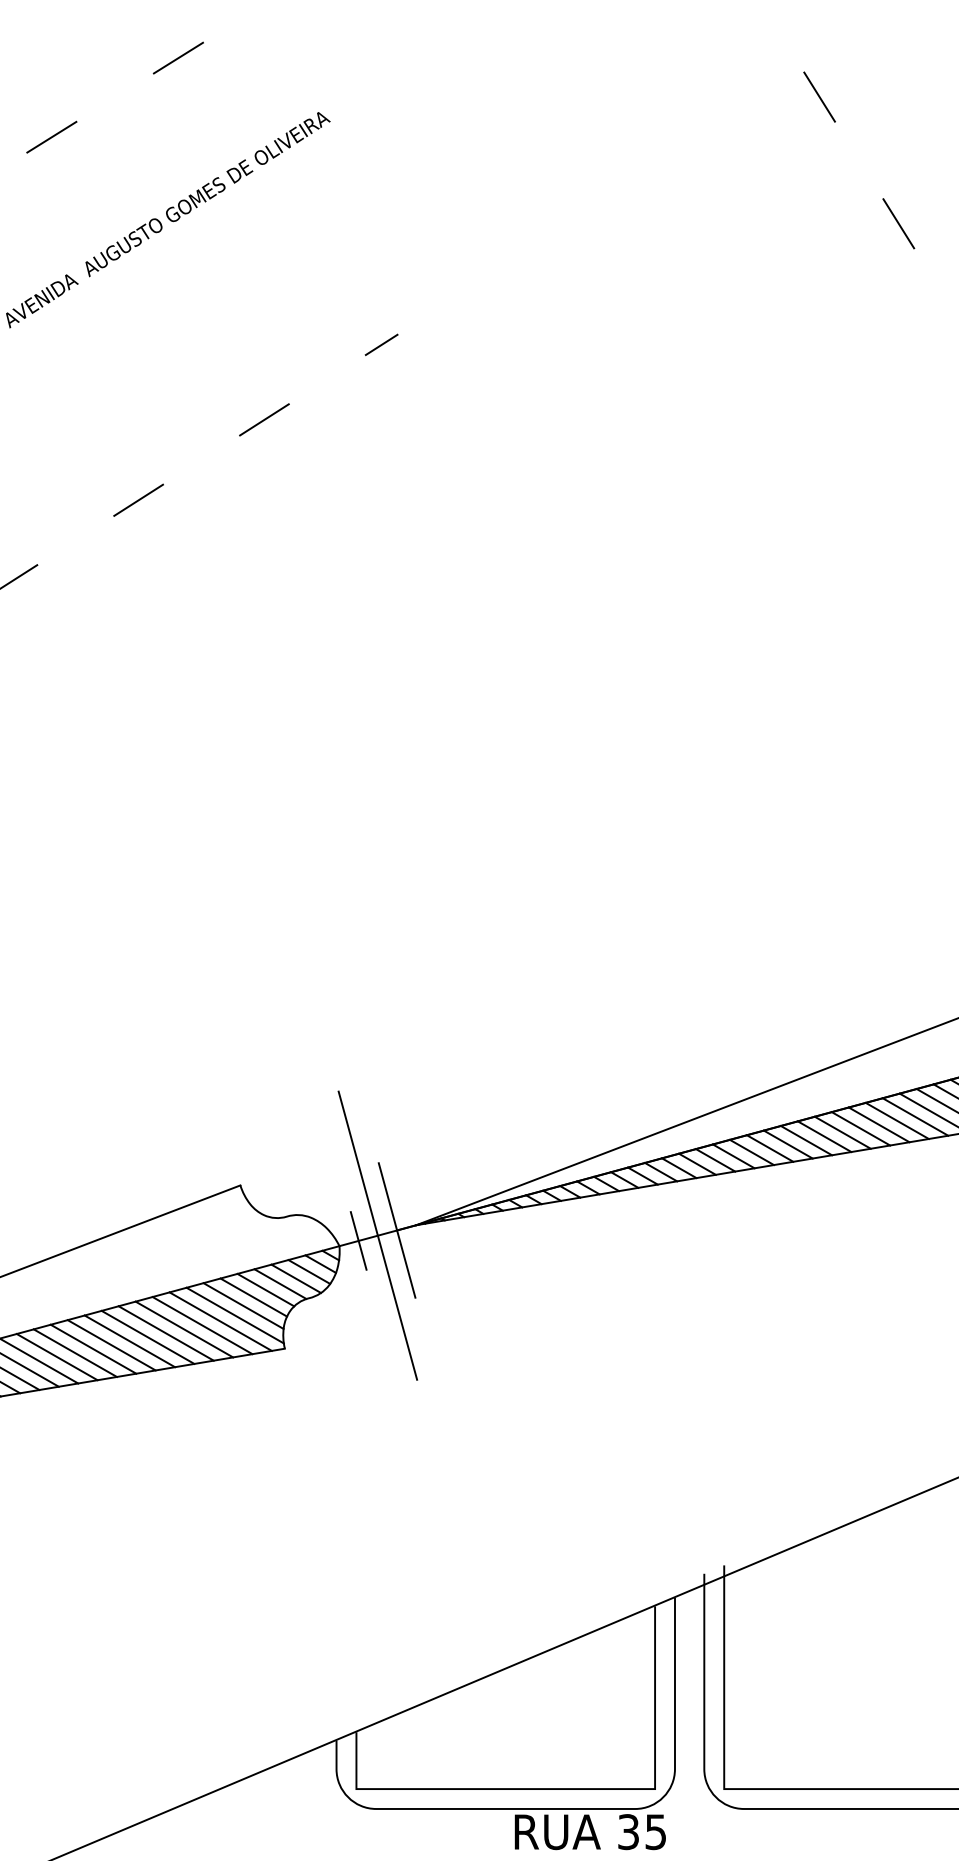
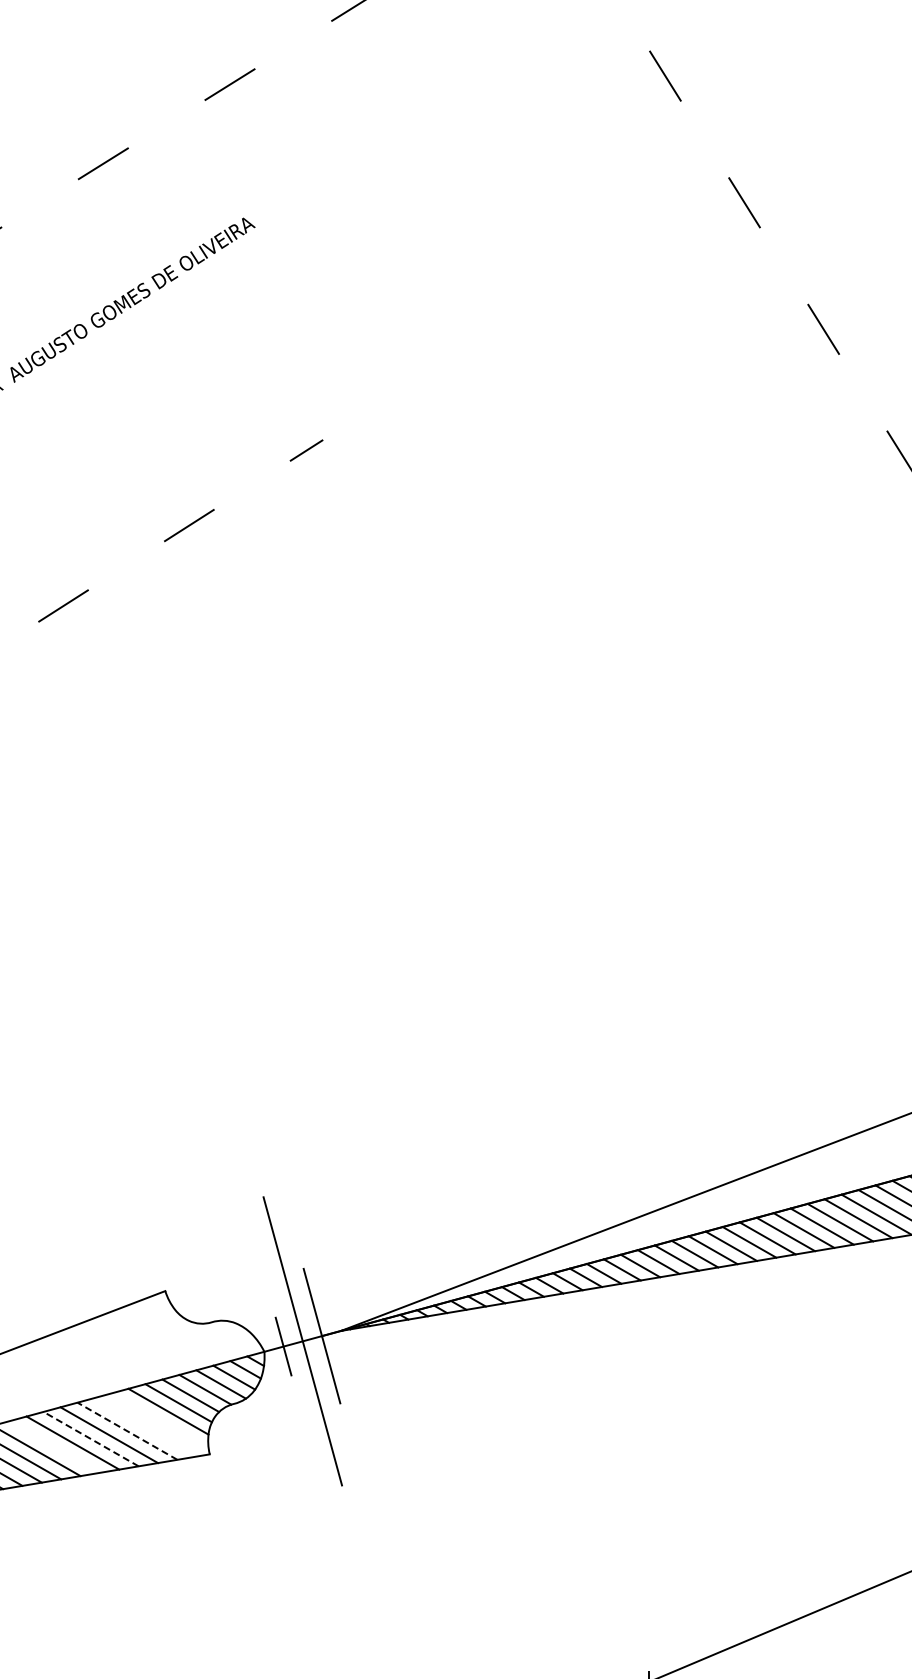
line: (234, 1315) -> (159, 1421), removed
line: (220, 1321) -> (145, 1427), removed
line: (202, 1325) -> (127, 1431), solid -> dashed
line: (166, 1333) -> (91, 1439), solid -> dashed
line: (129, 1341) -> (54, 1447), removed

